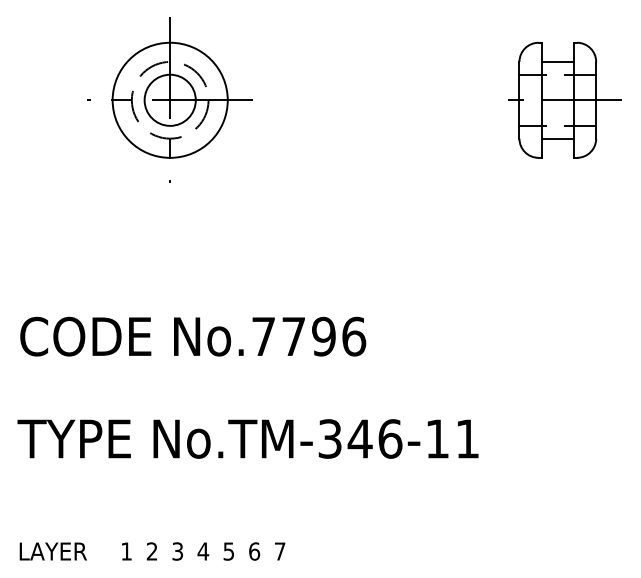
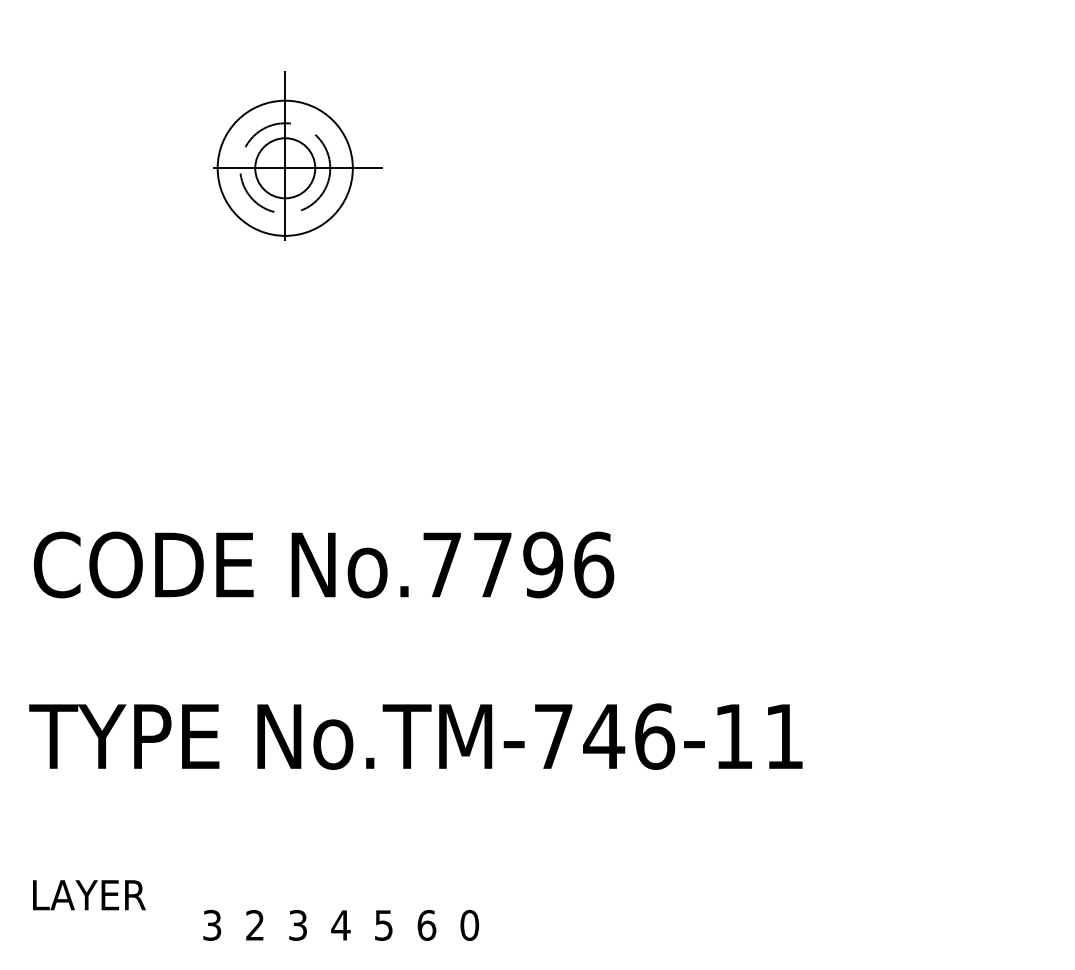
part: (169, 99) -> (284, 167), size x0.7
part: (564, 99) -> (946, 167), removed
text: (329, 438) -> (552, 735), No.TM-346-11 -> No.TM-746-11
text: (52, 551) -> (87, 895), moved
text: (126, 551) -> (212, 925), 1 -> 3
text: (279, 551) -> (468, 925), 7 -> 0

